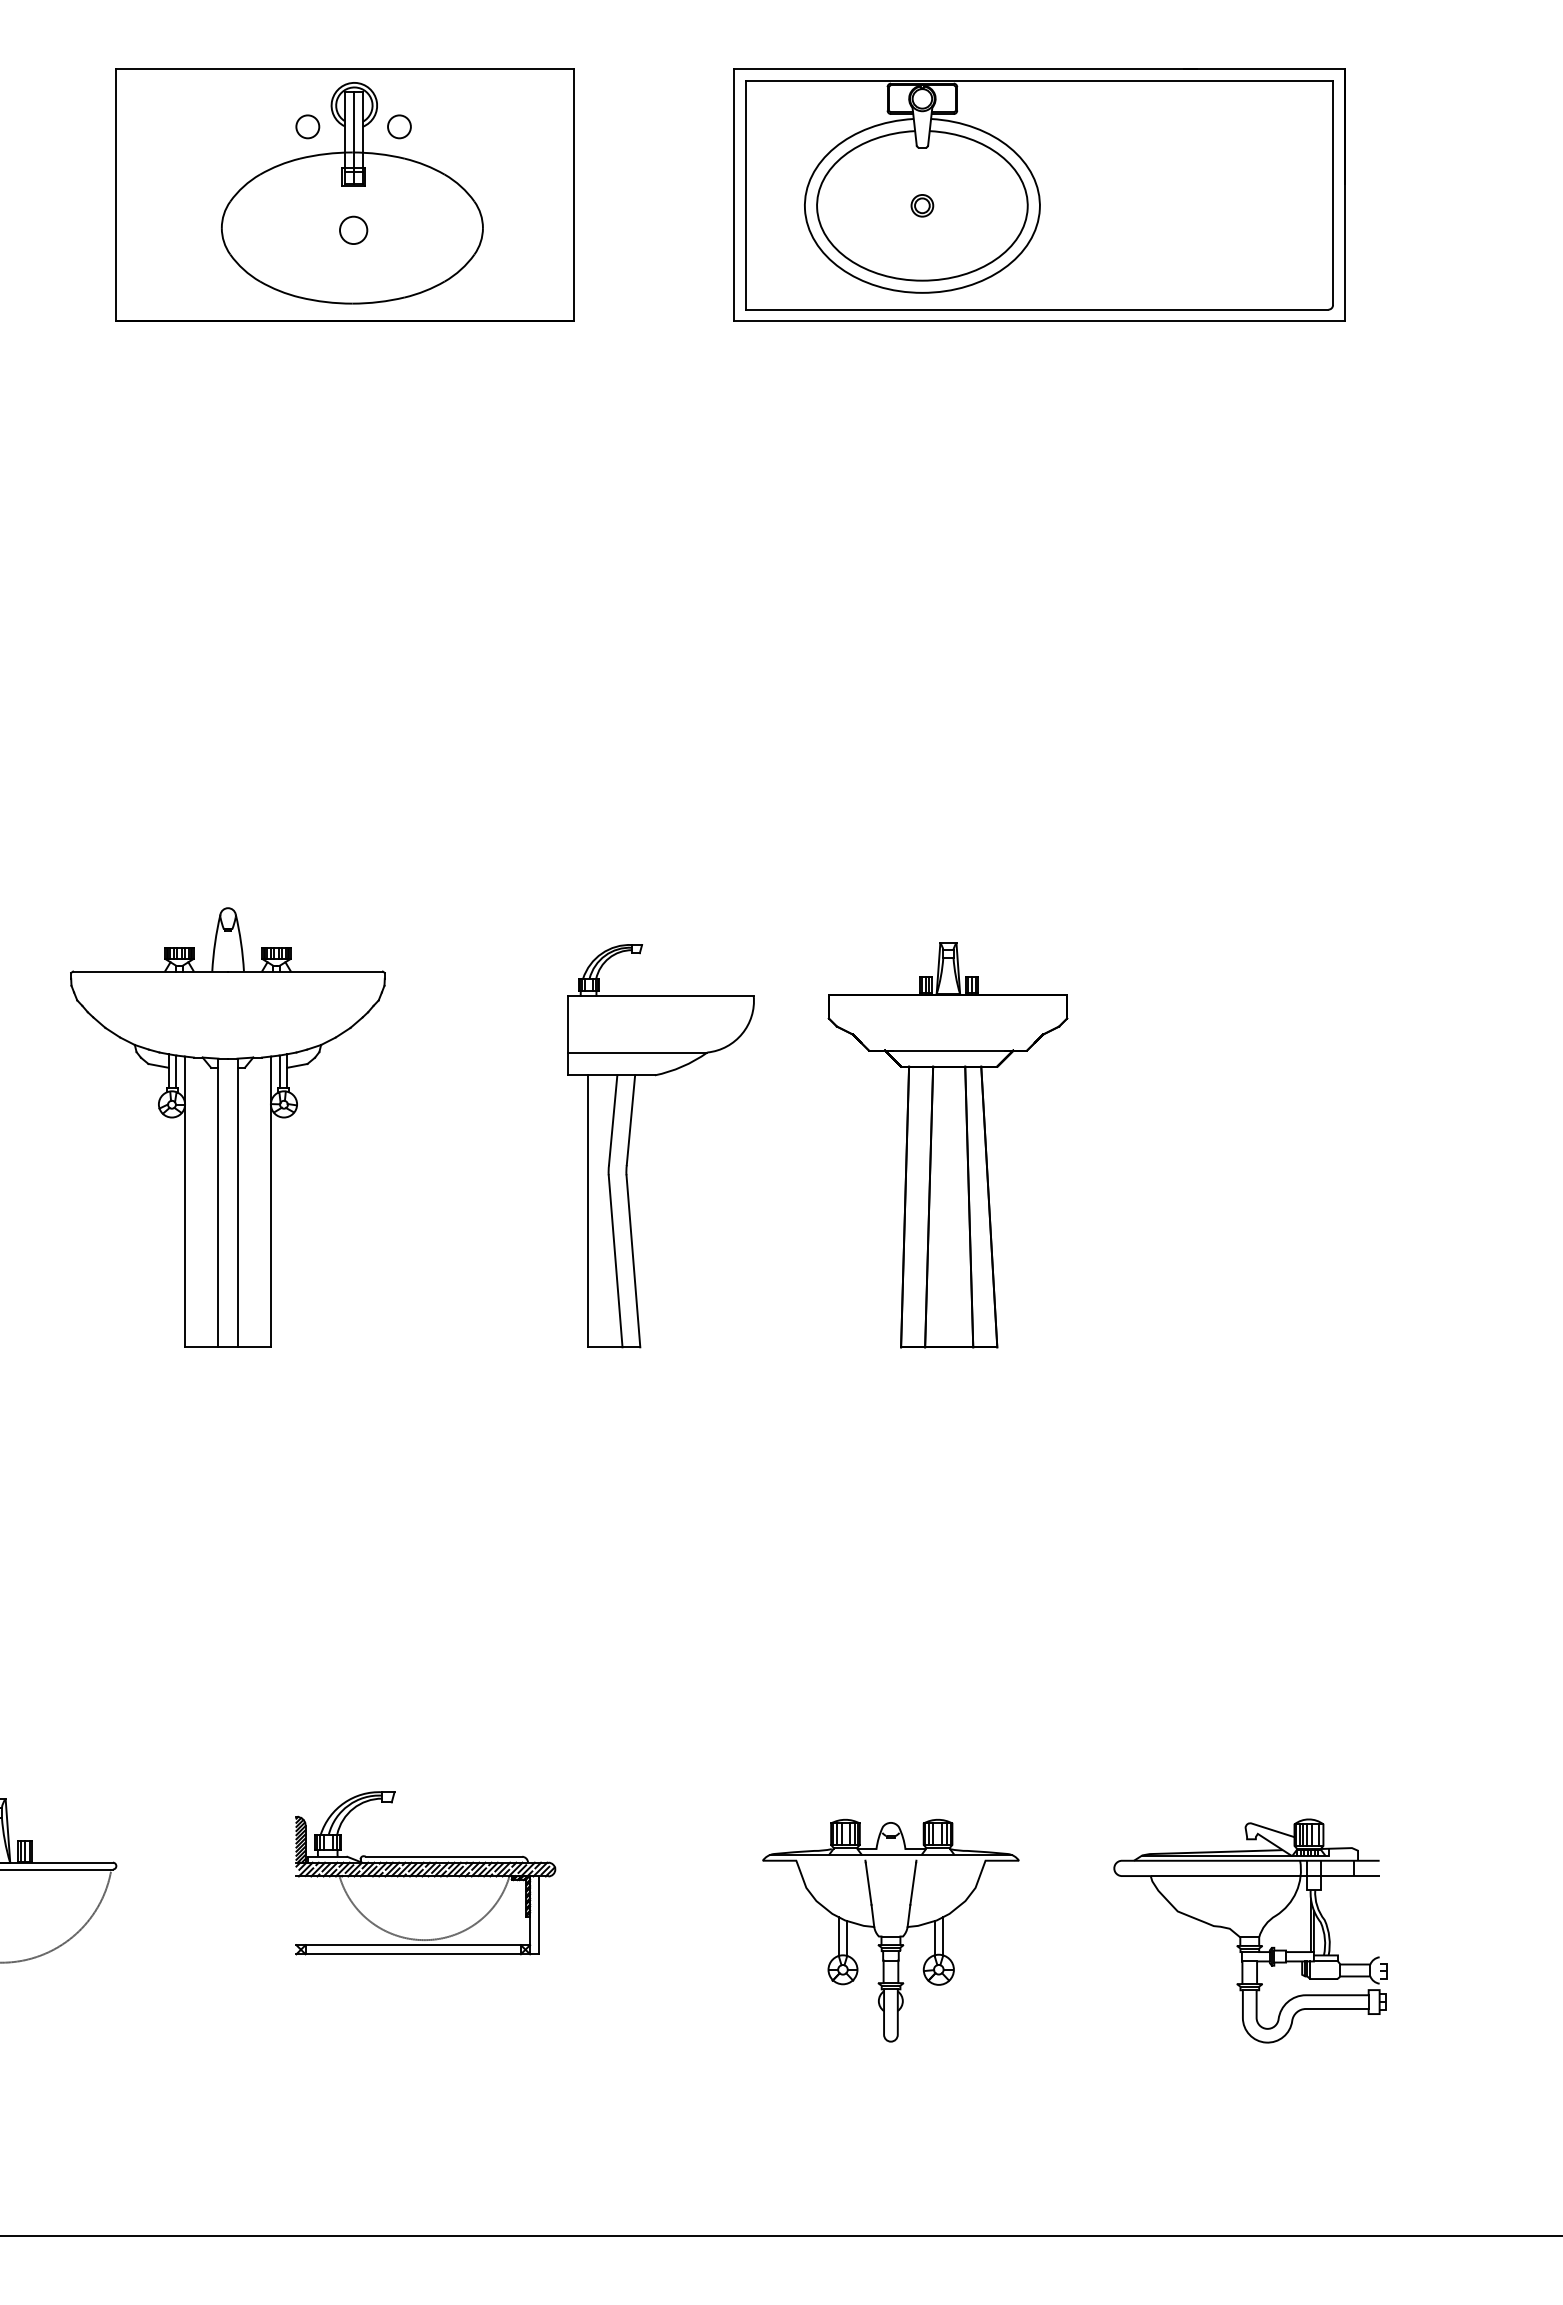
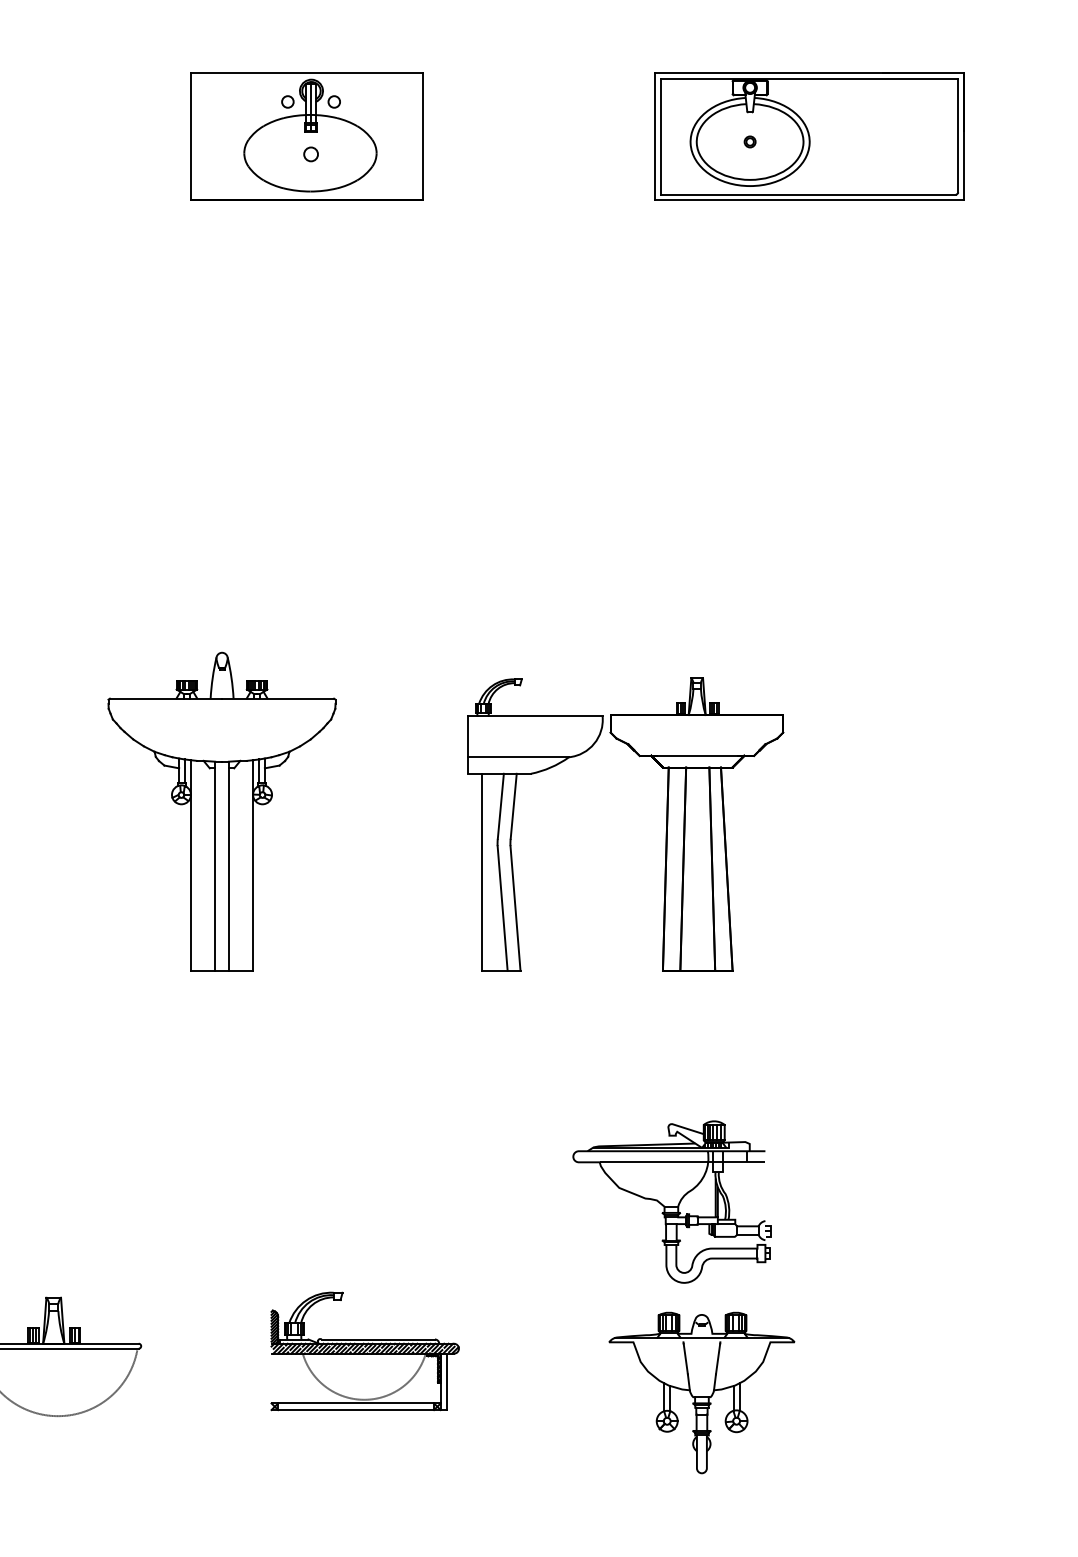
part: (344, 194) -> (306, 136), size x0.7
part: (1039, 194) -> (809, 136), size x0.7
part: (947, 1145) -> (696, 824), moved
part: (1250, 1930) -> (671, 1201), moved

